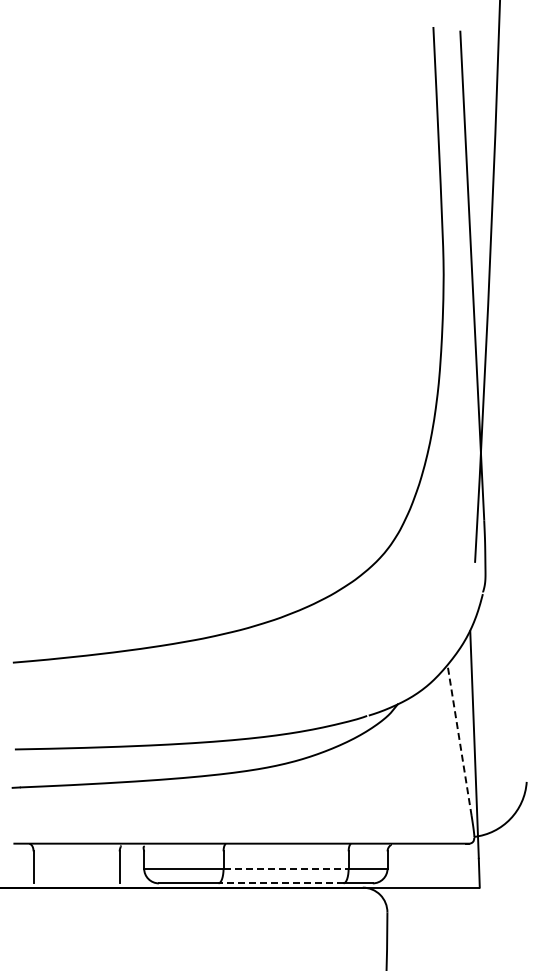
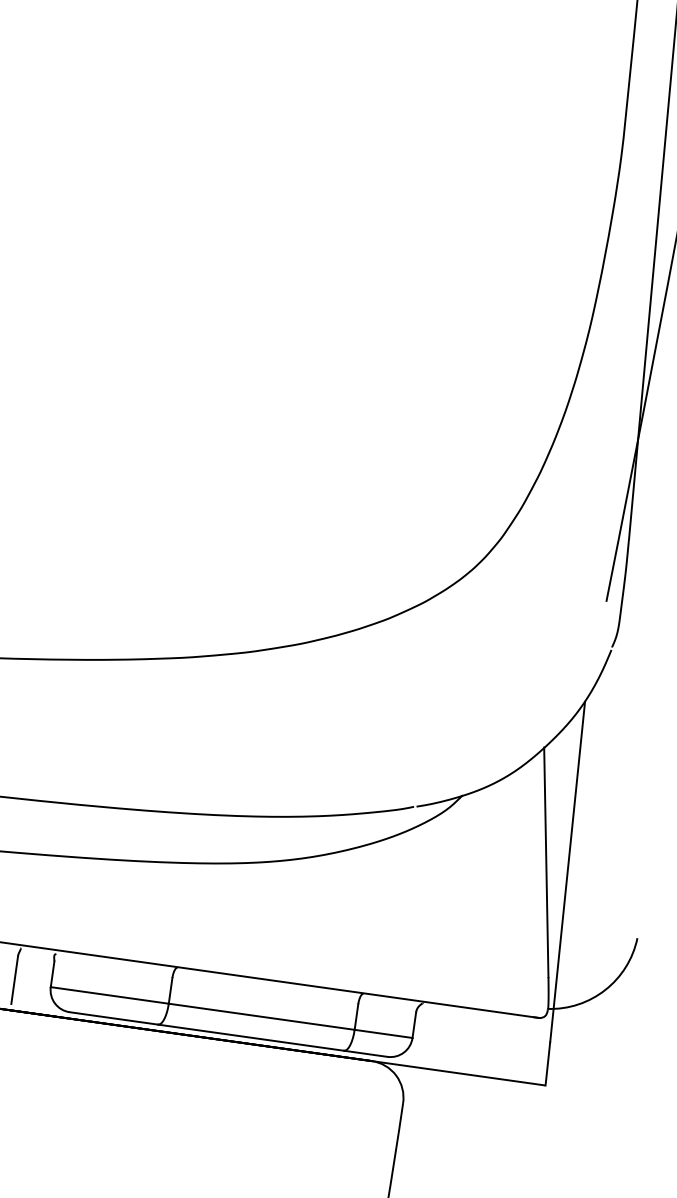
line: (459, 740) -> (546, 862), dashed -> solid
line: (286, 868) -> (262, 1016), dashed -> solid
line: (281, 883) -> (251, 1037), dashed -> solid

